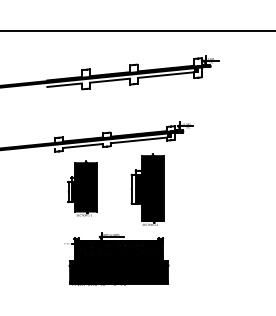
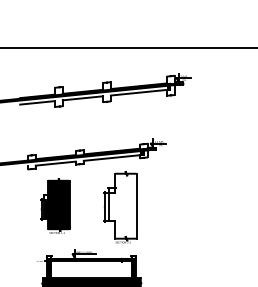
fill: (149, 188) -> (122, 206), removed
hatch: (118, 251) -> (91, 269), removed

